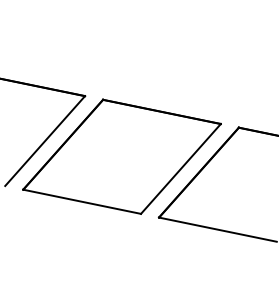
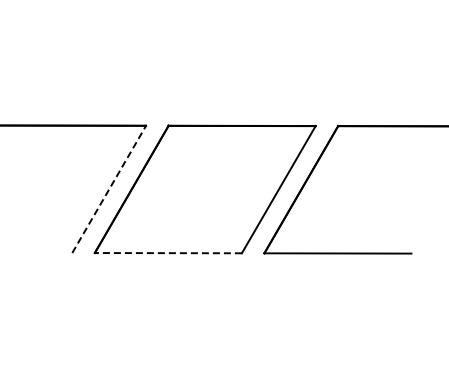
line: (45, 140) -> (109, 188), solid -> dashed
line: (81, 201) -> (167, 253), solid -> dashed

